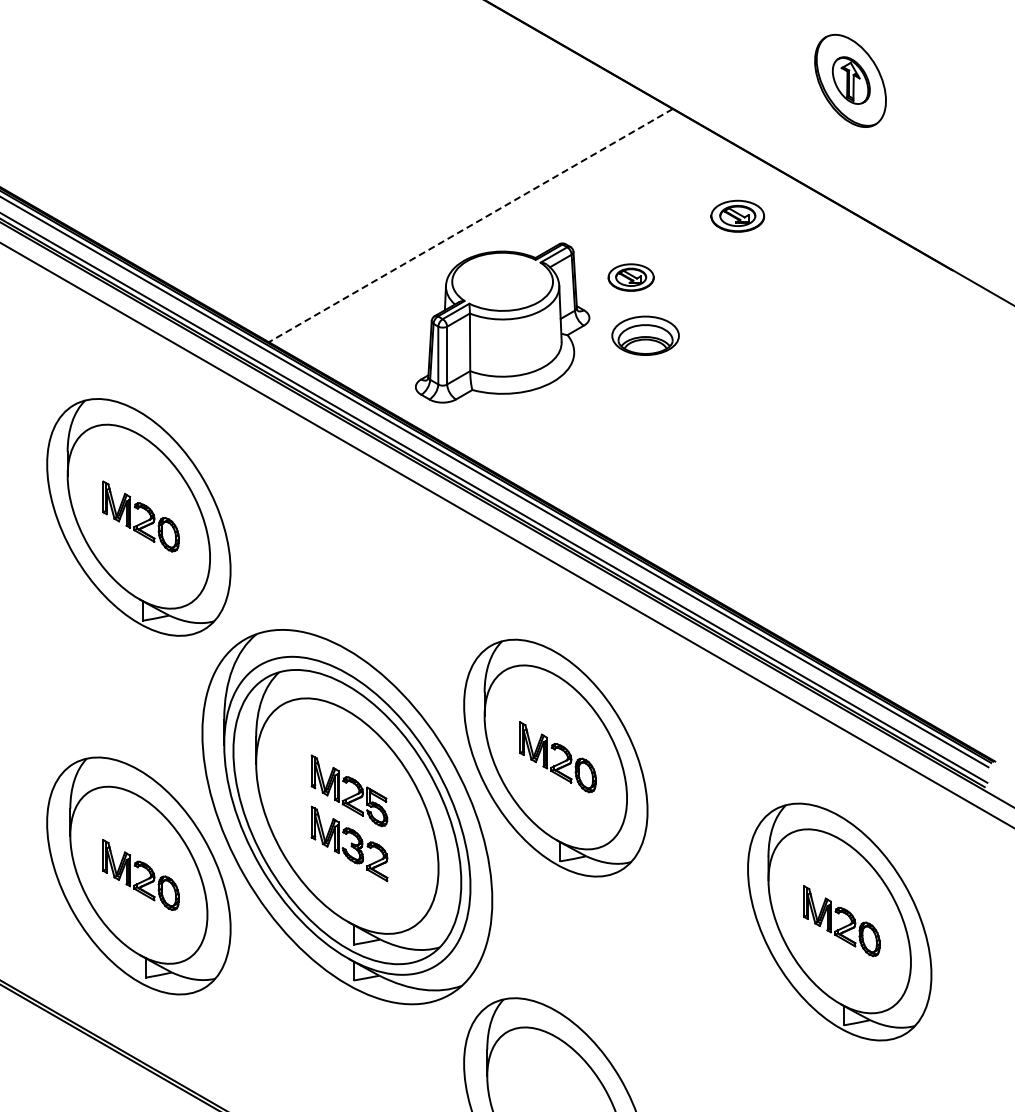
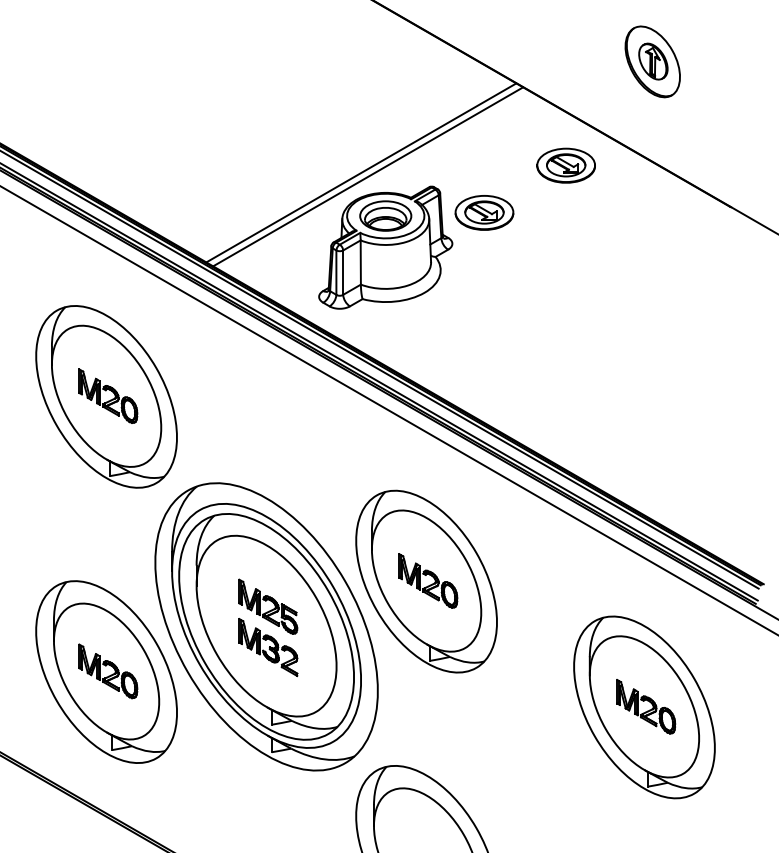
part: (737, 216) -> (566, 165), size x1.43
line: (470, 225) -> (361, 172), dashed -> solid
line: (479, 230) -> (368, 176), added
part: (630, 277) -> (483, 212), size x1.67
part: (645, 335) -> (385, 215), moved

